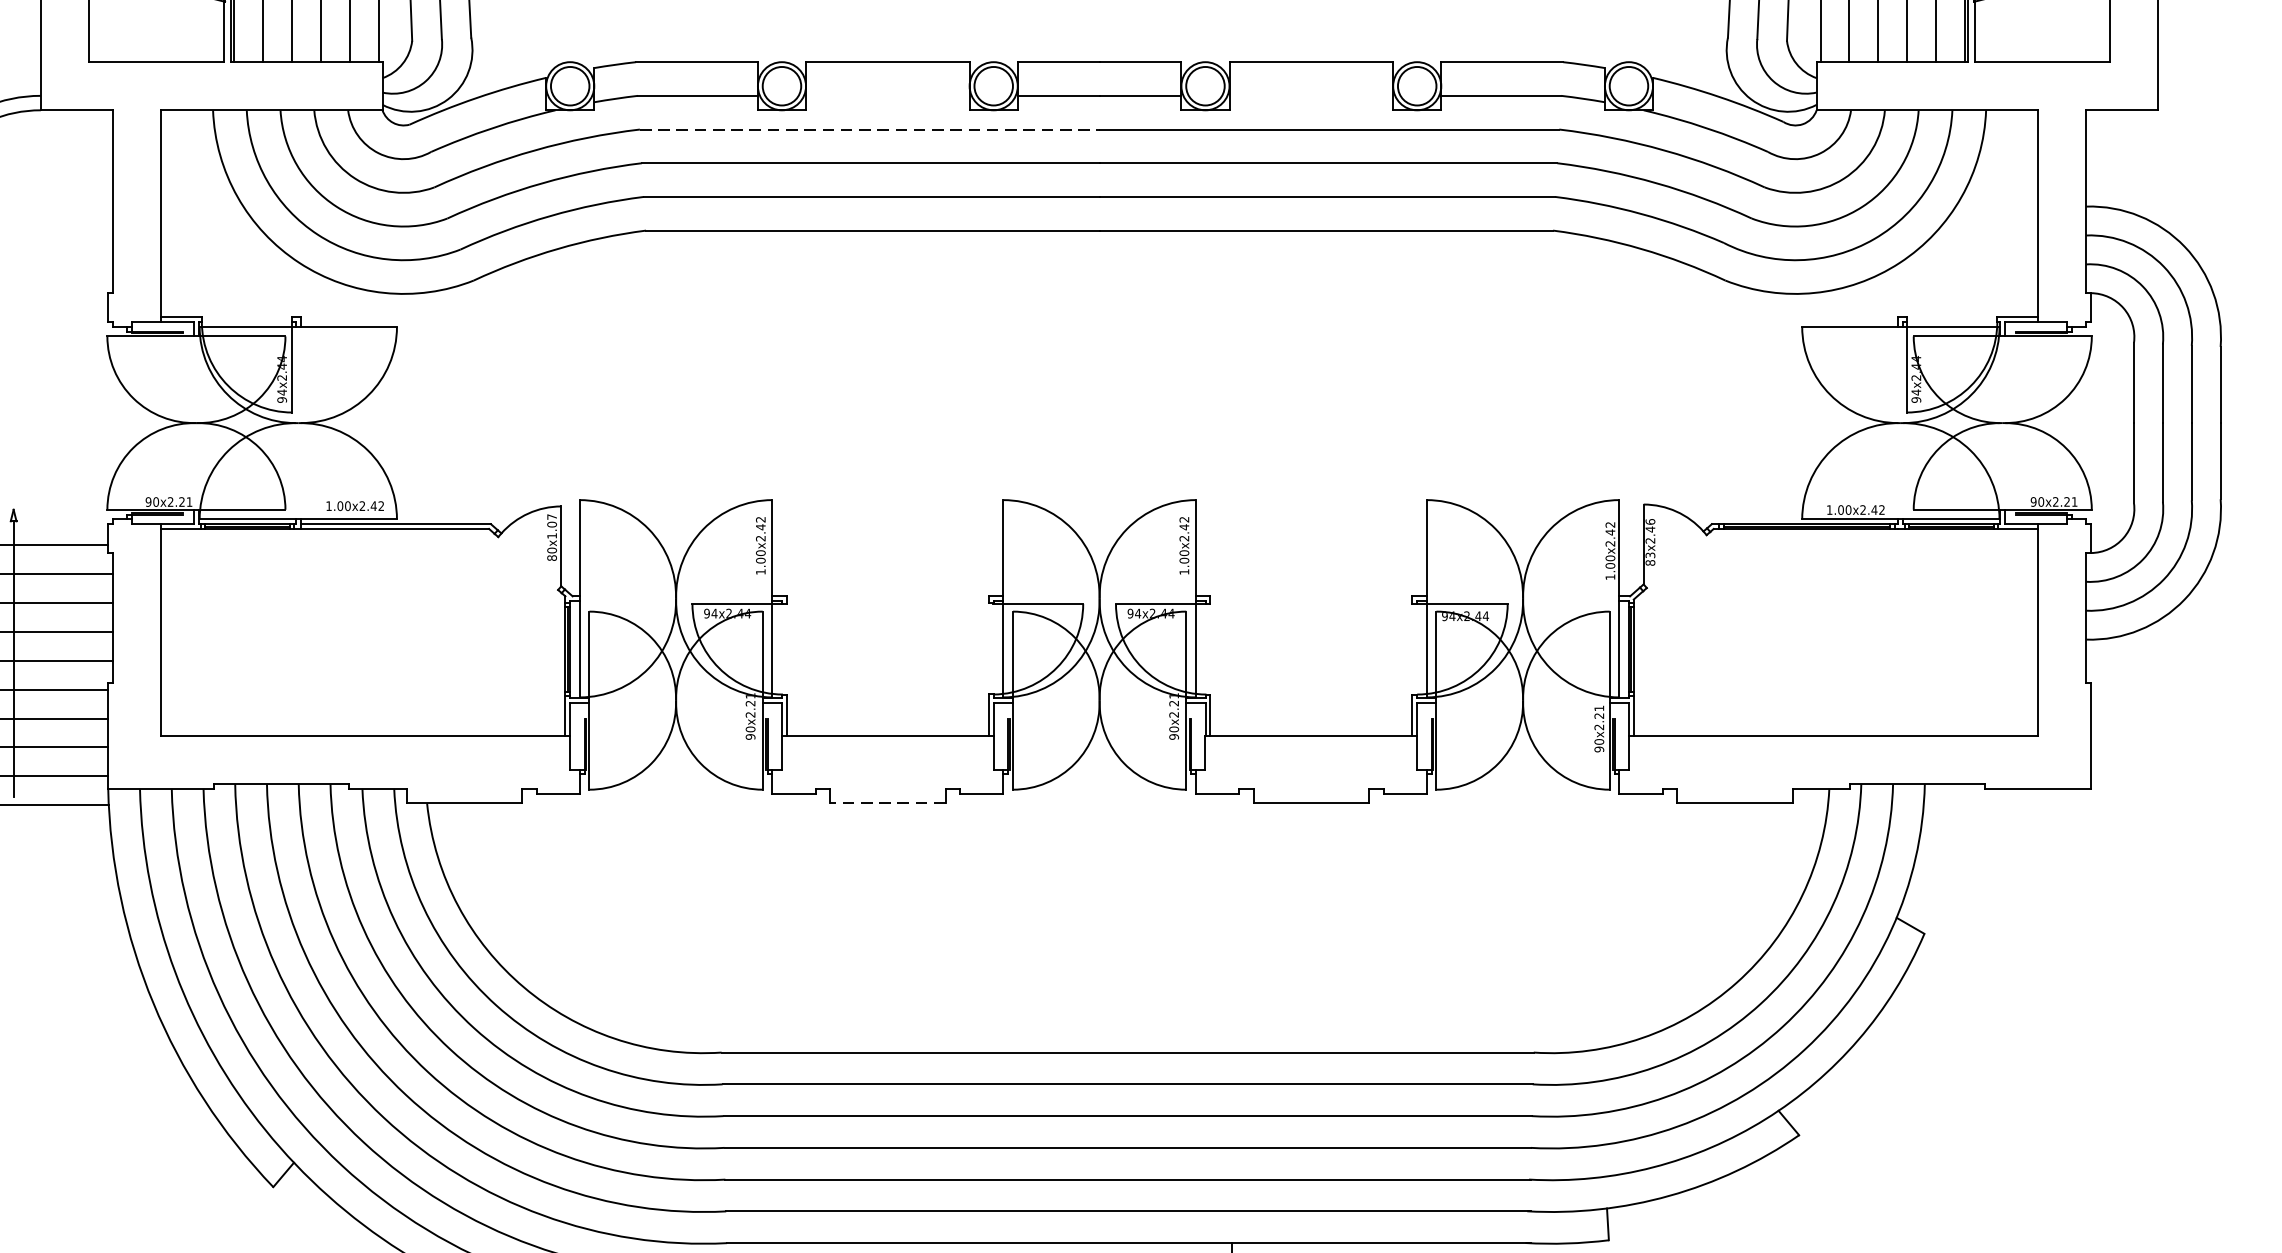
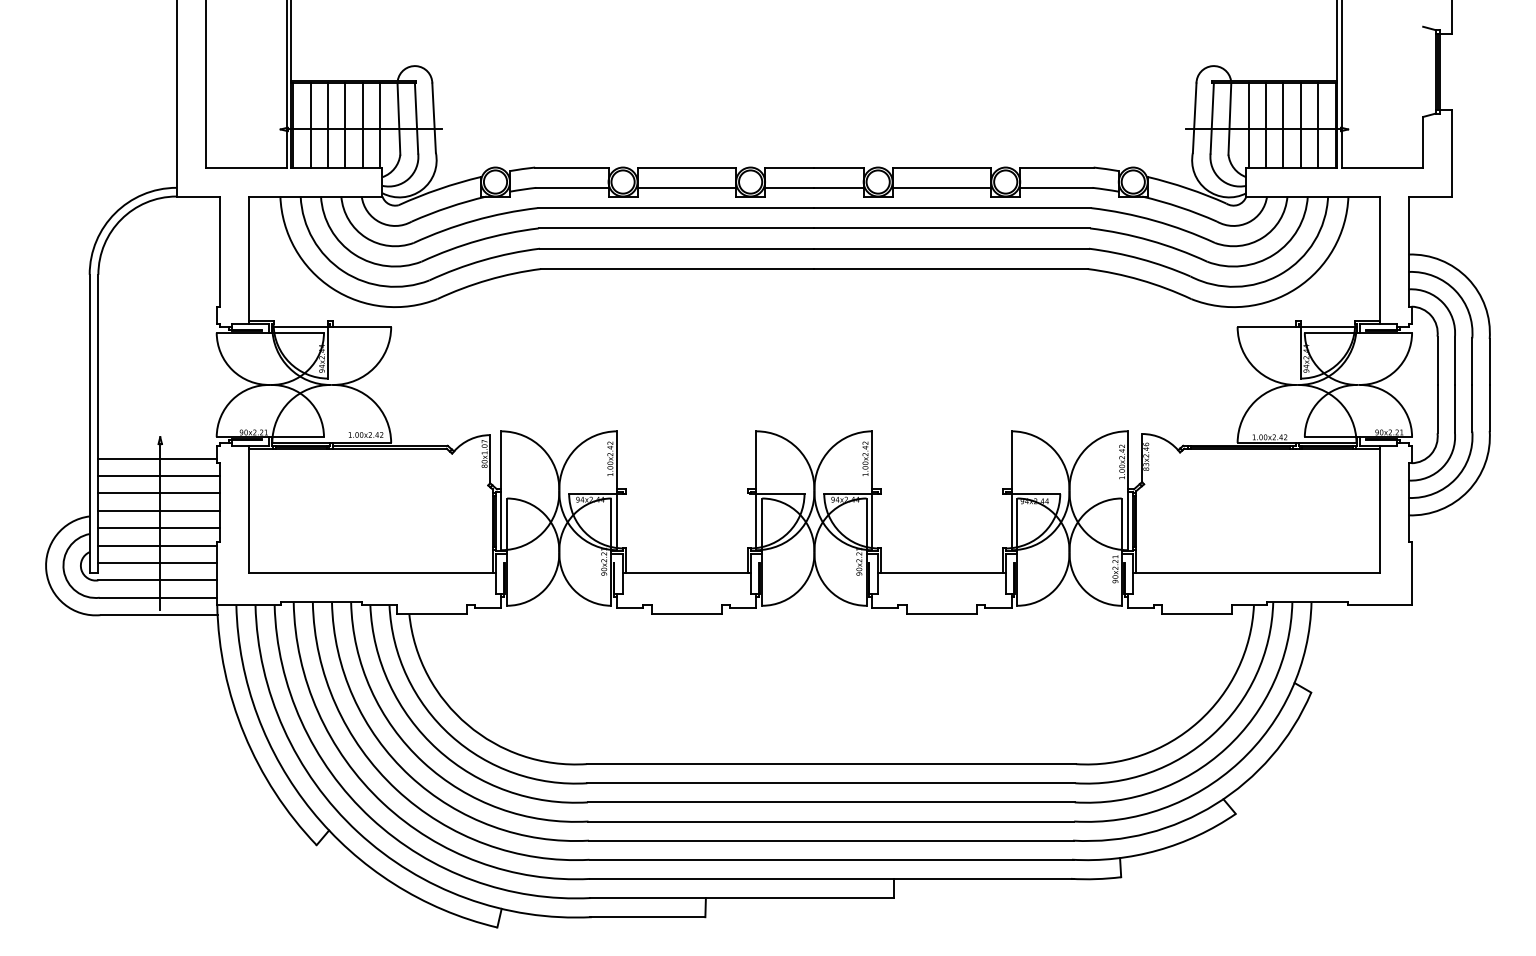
line: (887, 95) -> (686, 187), added
line: (1310, 95) -> (941, 187), added
line: (870, 130) -> (676, 208), dashed -> solid
line: (887, 802) -> (686, 613), dashed -> solid

